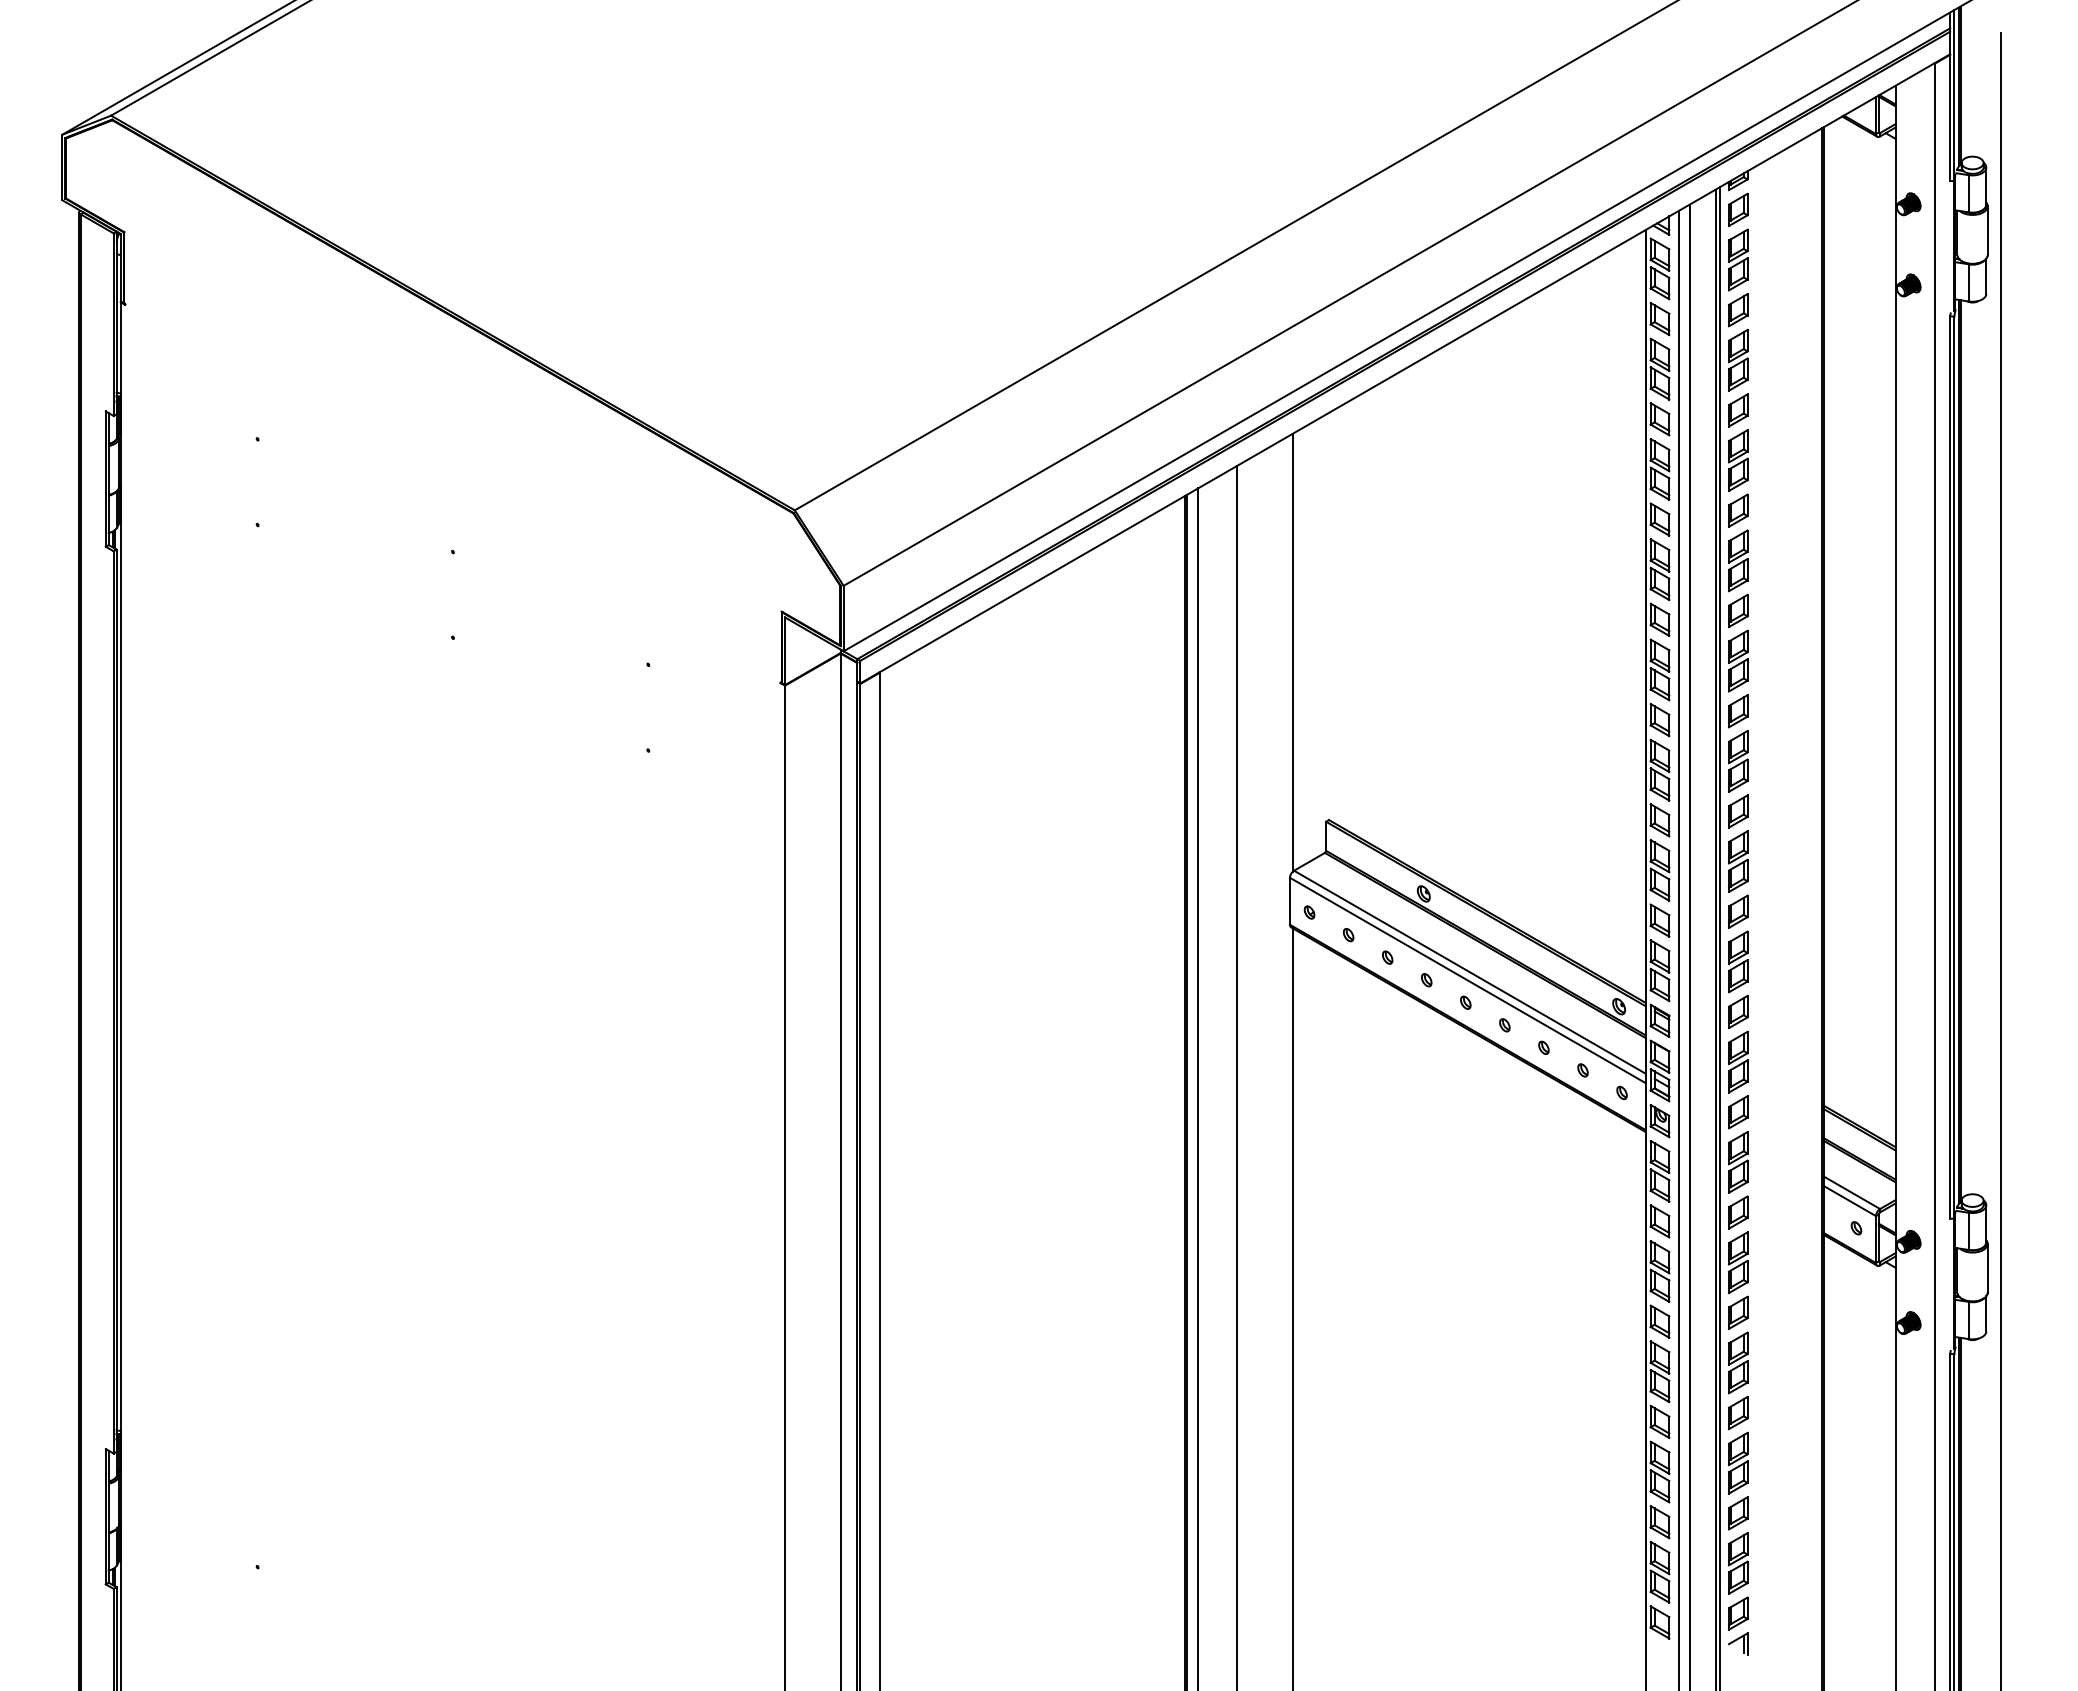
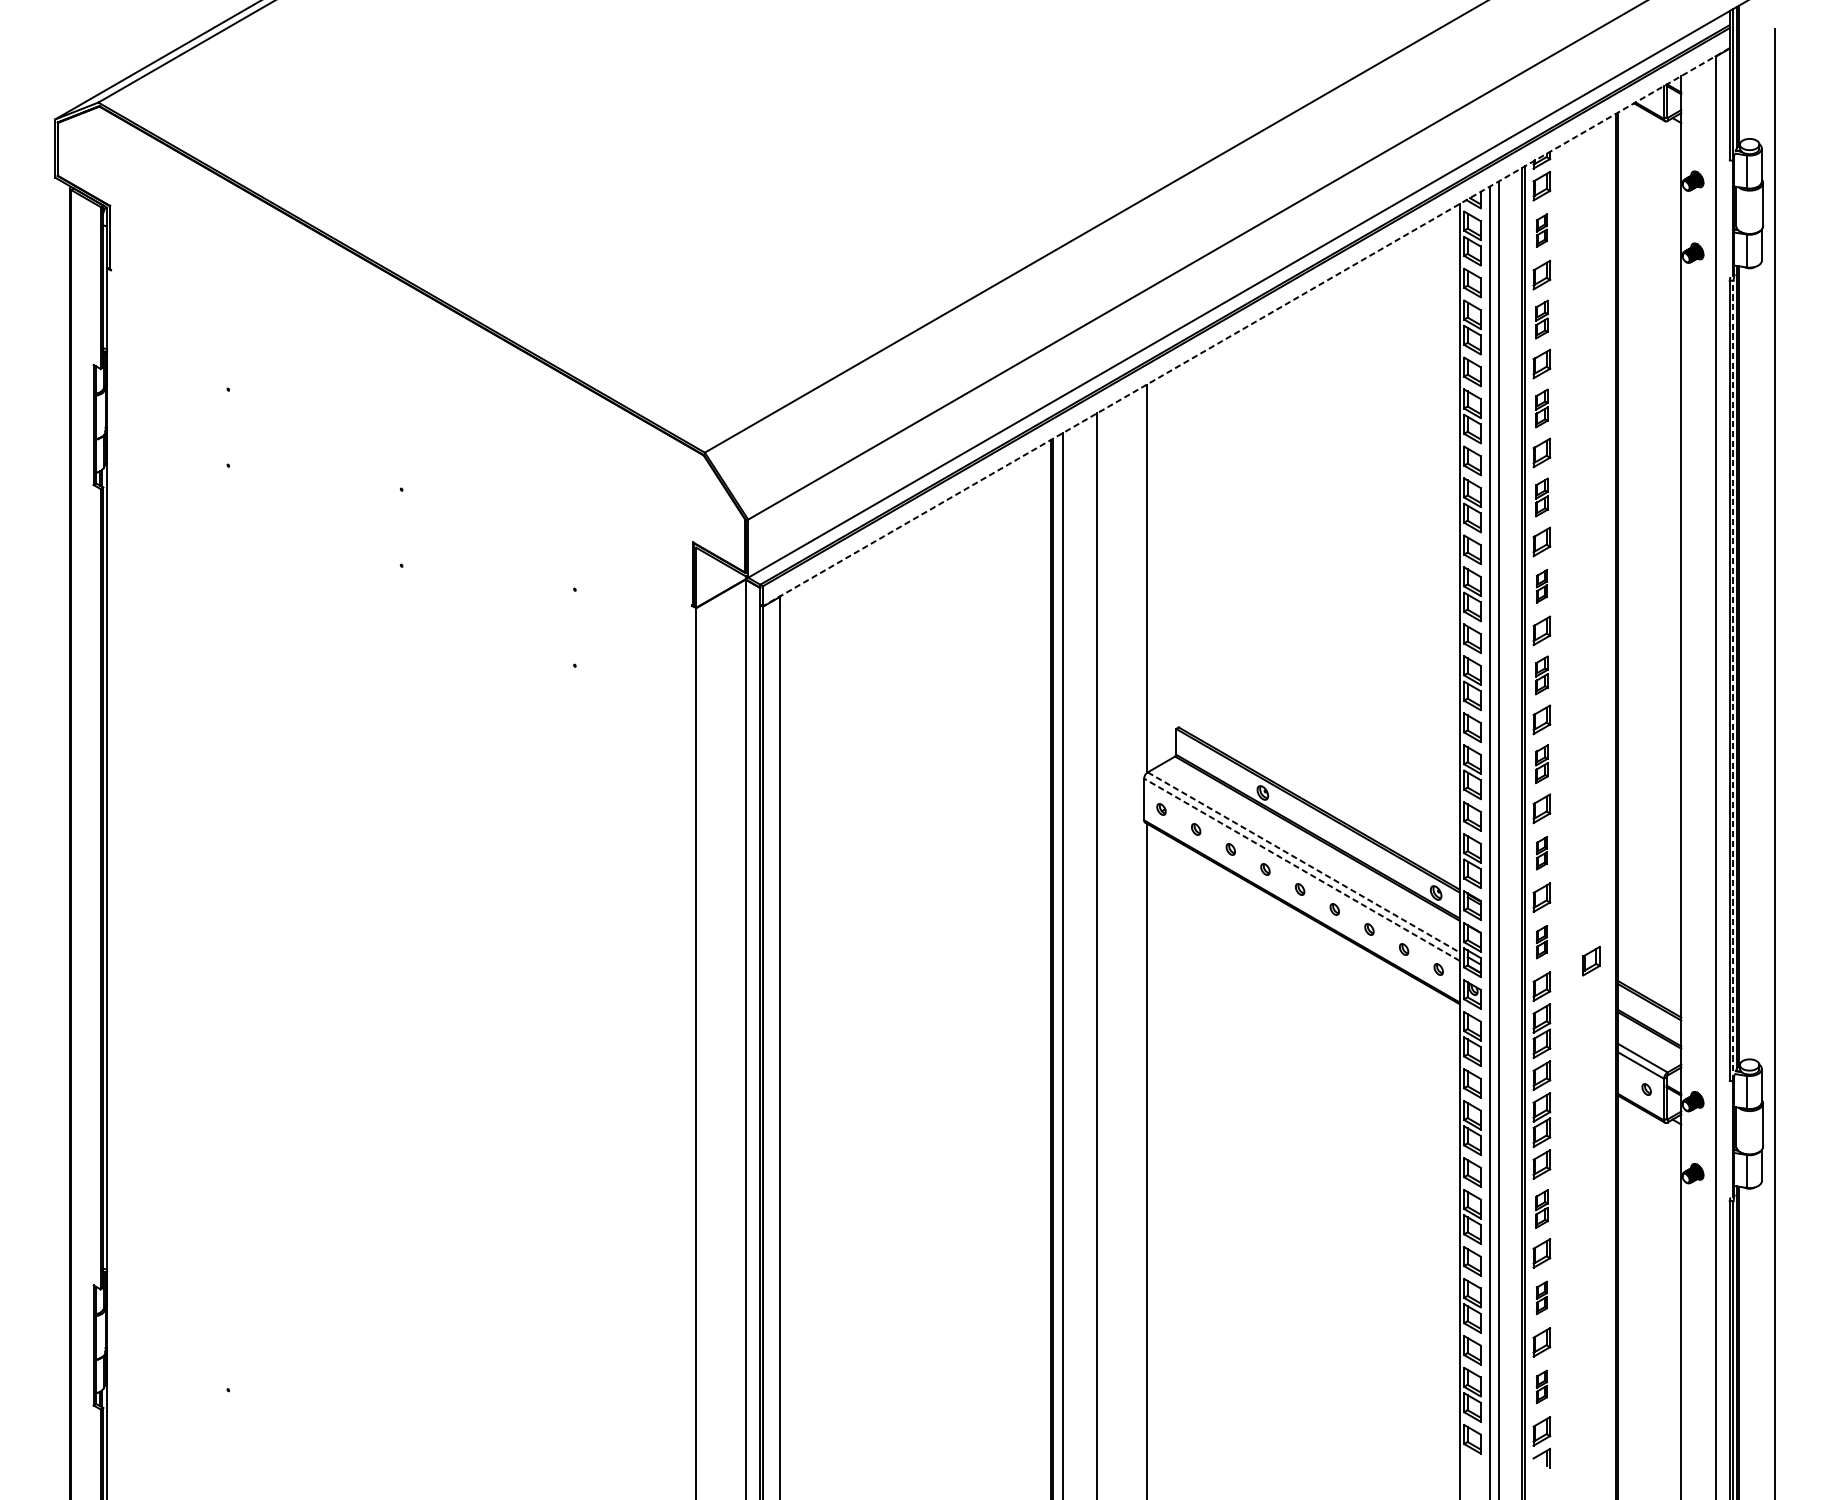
part: (1738, 259) -> (1542, 230), size x0.6
part: (1738, 360) -> (1542, 319), size x0.7
line: (1404, 369) -> (1245, 327), solid -> dashed
part: (1738, 460) -> (1542, 408), size x0.7
part: (1738, 560) -> (1542, 497), size x0.7
part: (1738, 660) -> (1542, 585), size x0.6
part: (1738, 761) -> (1542, 675), size x0.7
line: (1954, 767) -> (1733, 680), solid -> dashed
part: (1738, 861) -> (1542, 764), size x0.7
part: (1738, 961) -> (1542, 852), size x0.6
line: (1469, 972) -> (1303, 862), solid -> dashed
line: (1467, 980) -> (1301, 869), solid -> dashed
part: (1738, 1061) -> (1542, 941), size x0.6
part: (1794, 1083) -> (1591, 961), added
part: (1738, 1362) -> (1542, 1208), size x0.7
part: (1738, 1462) -> (1542, 1297), size x0.6
part: (1738, 1563) -> (1542, 1386), size x0.6

